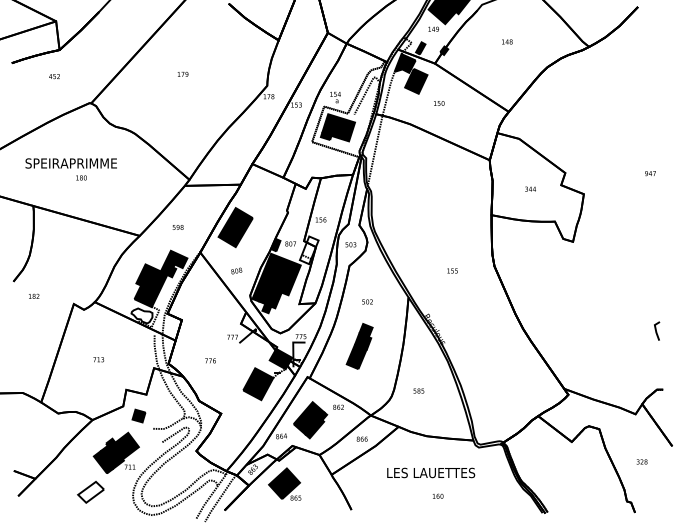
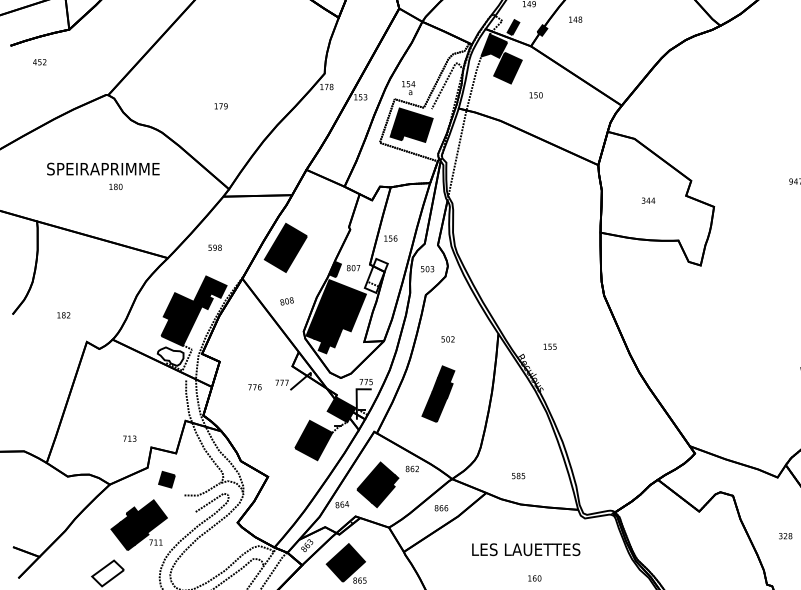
text: (507, 41) -> (575, 19), moved
text: (182, 73) -> (220, 105), moved
text: (54, 76) -> (39, 62), moved
text: (70, 169) -> (102, 176), moved
text: (452, 270) -> (550, 346), moved
text: (34, 295) -> (64, 314), moved
text: (98, 359) -> (129, 438), moved
text: (210, 360) -> (254, 386), moved
text: (418, 390) -> (518, 475), moved

